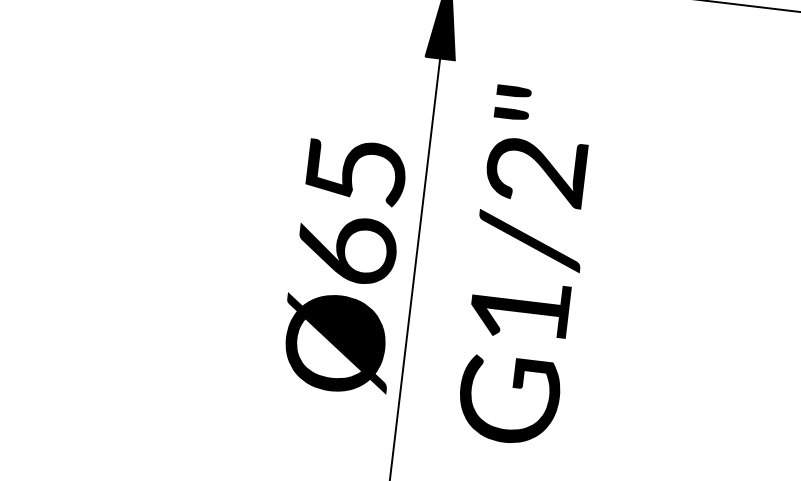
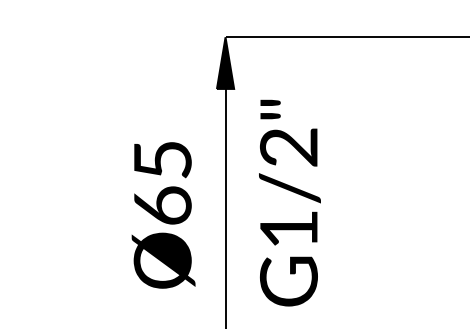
text: (346, 266) -> (163, 215), moved

